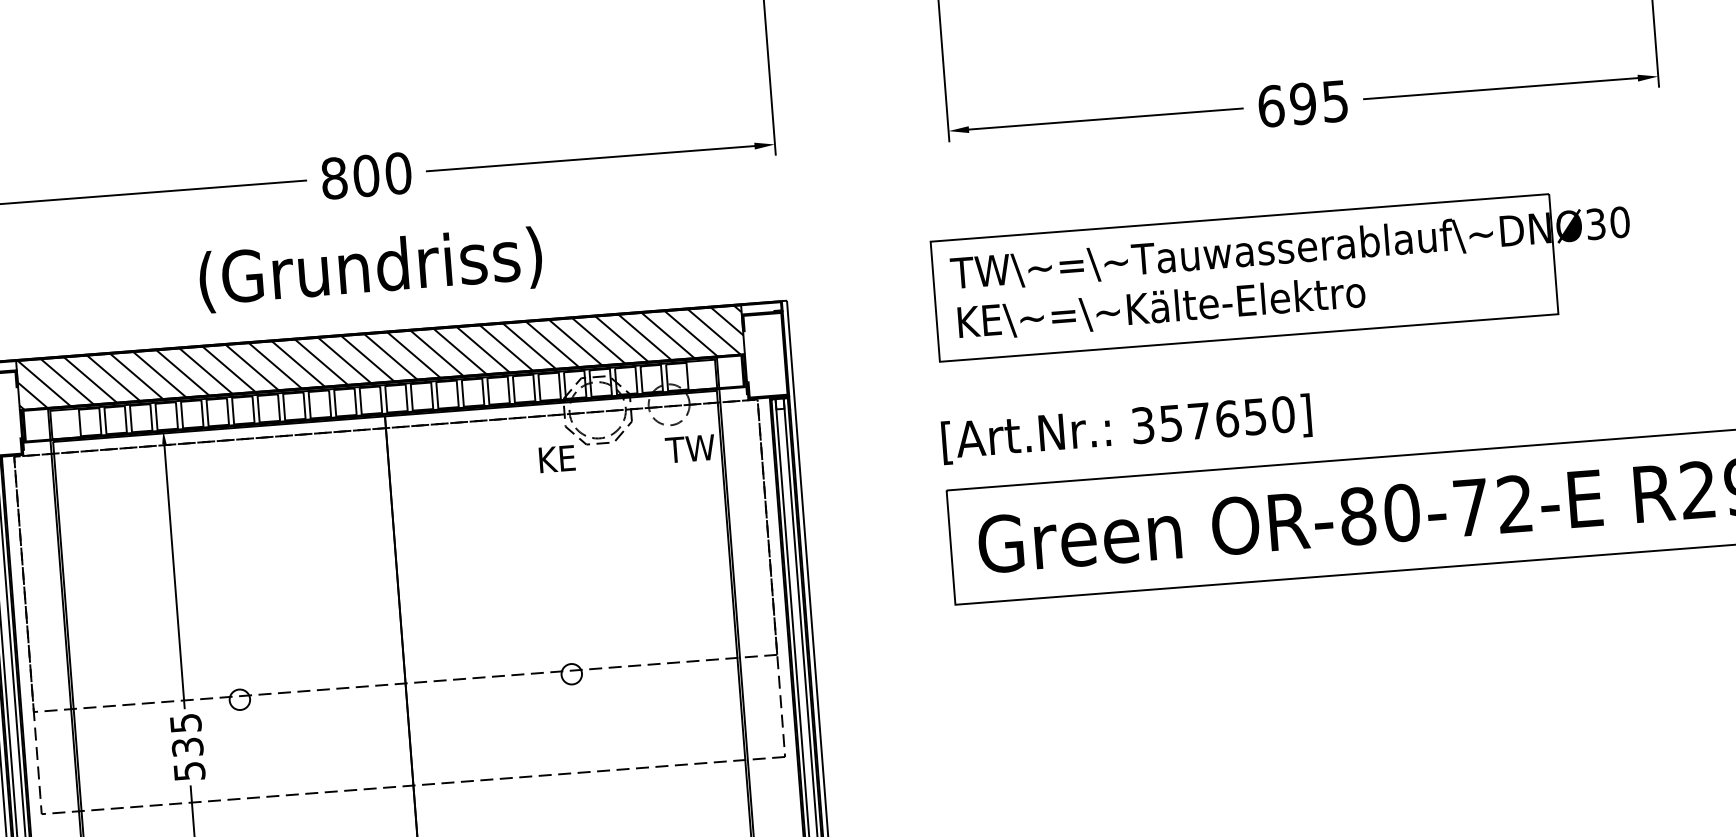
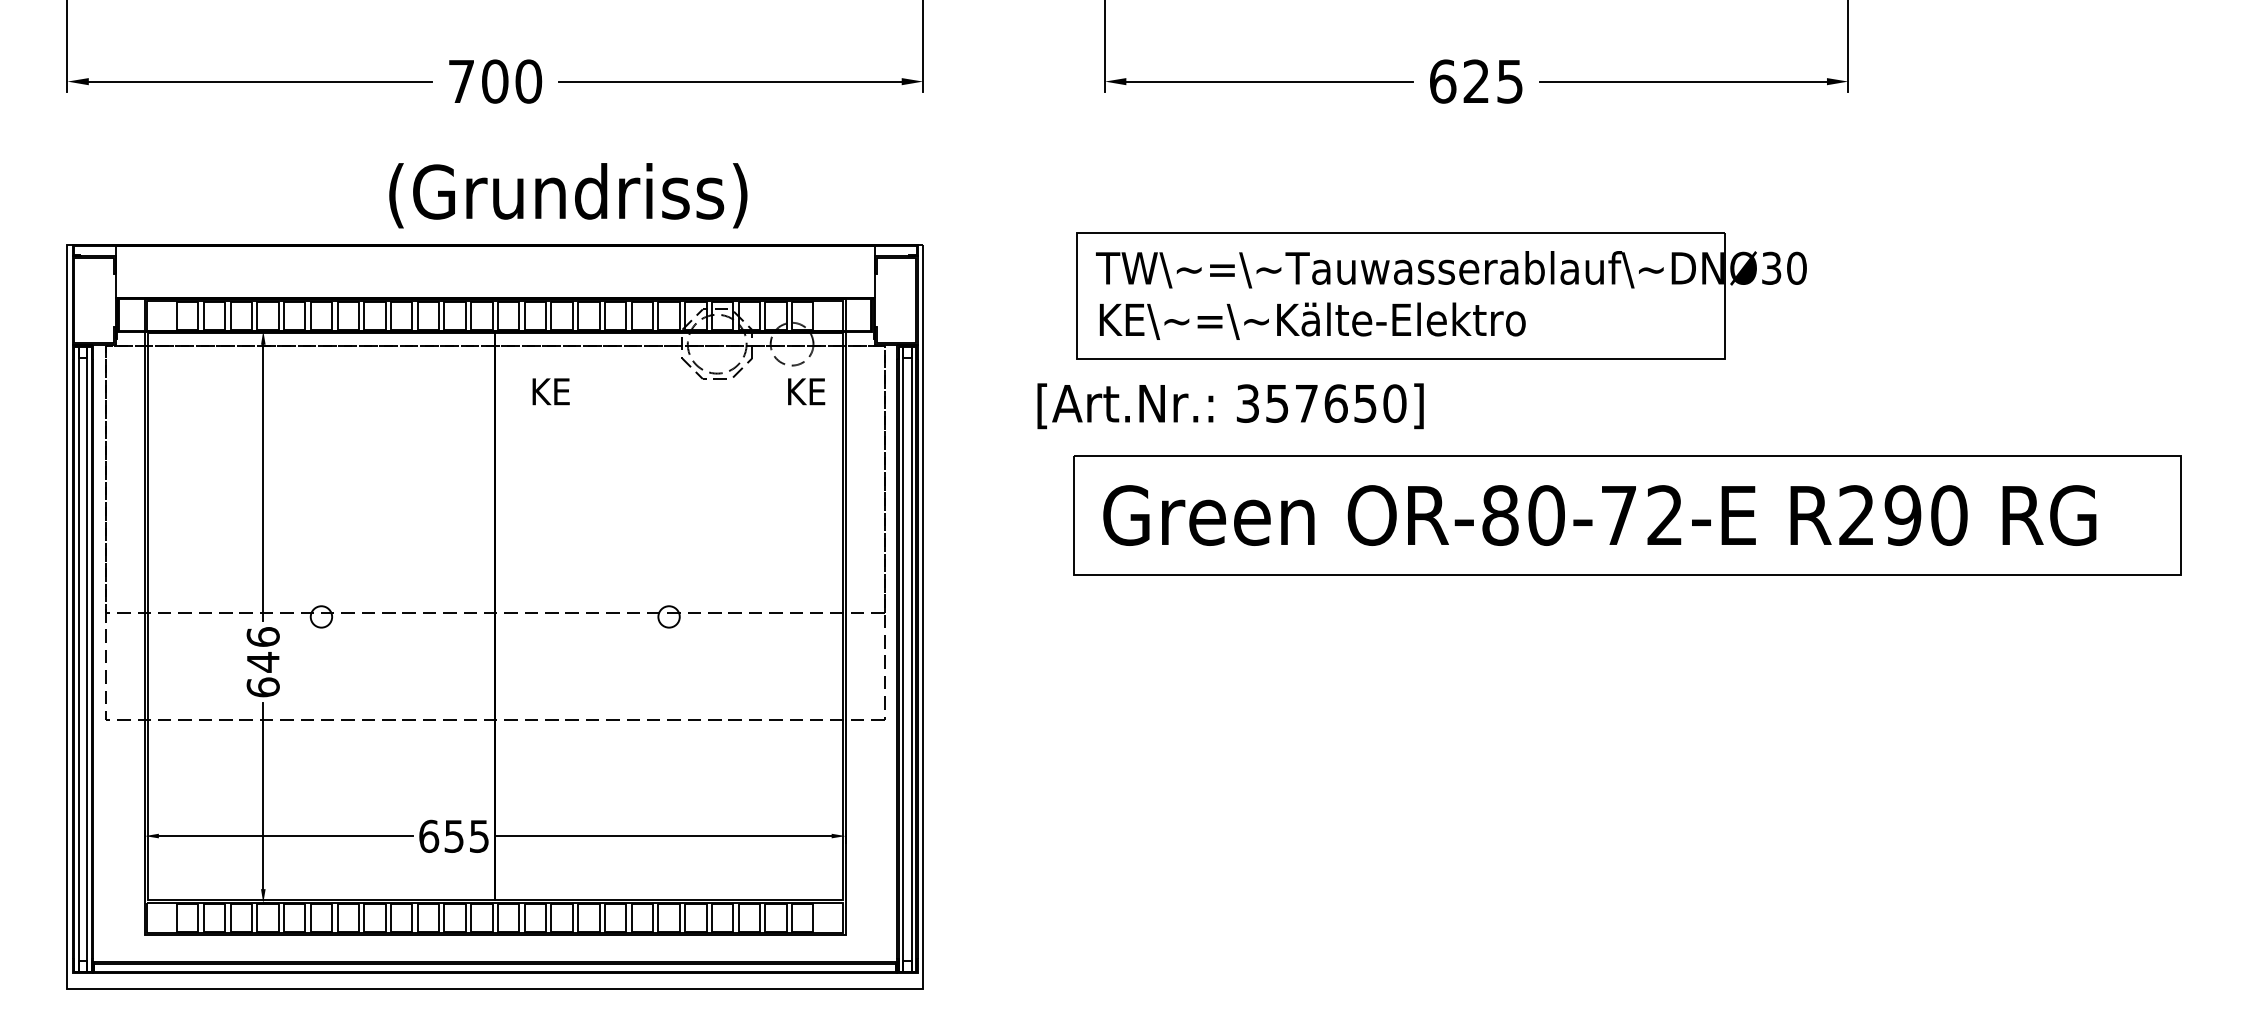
text: (1303, 103) -> (1476, 81), 695 -> 625
text: (334, 178) -> (461, 81), 800 -> 700
text: (371, 269) -> (568, 195), moved
part: (1282, 274) -> (1441, 295), moved
hatch: (379, 357) -> (494, 271), removed
text: (1126, 429) -> (1230, 406), moved
text: (690, 448) -> (810, 391), TW -> KE
text: (556, 458) -> (550, 391), moved
text: (186, 747) -> (262, 662), 535 -> 646

